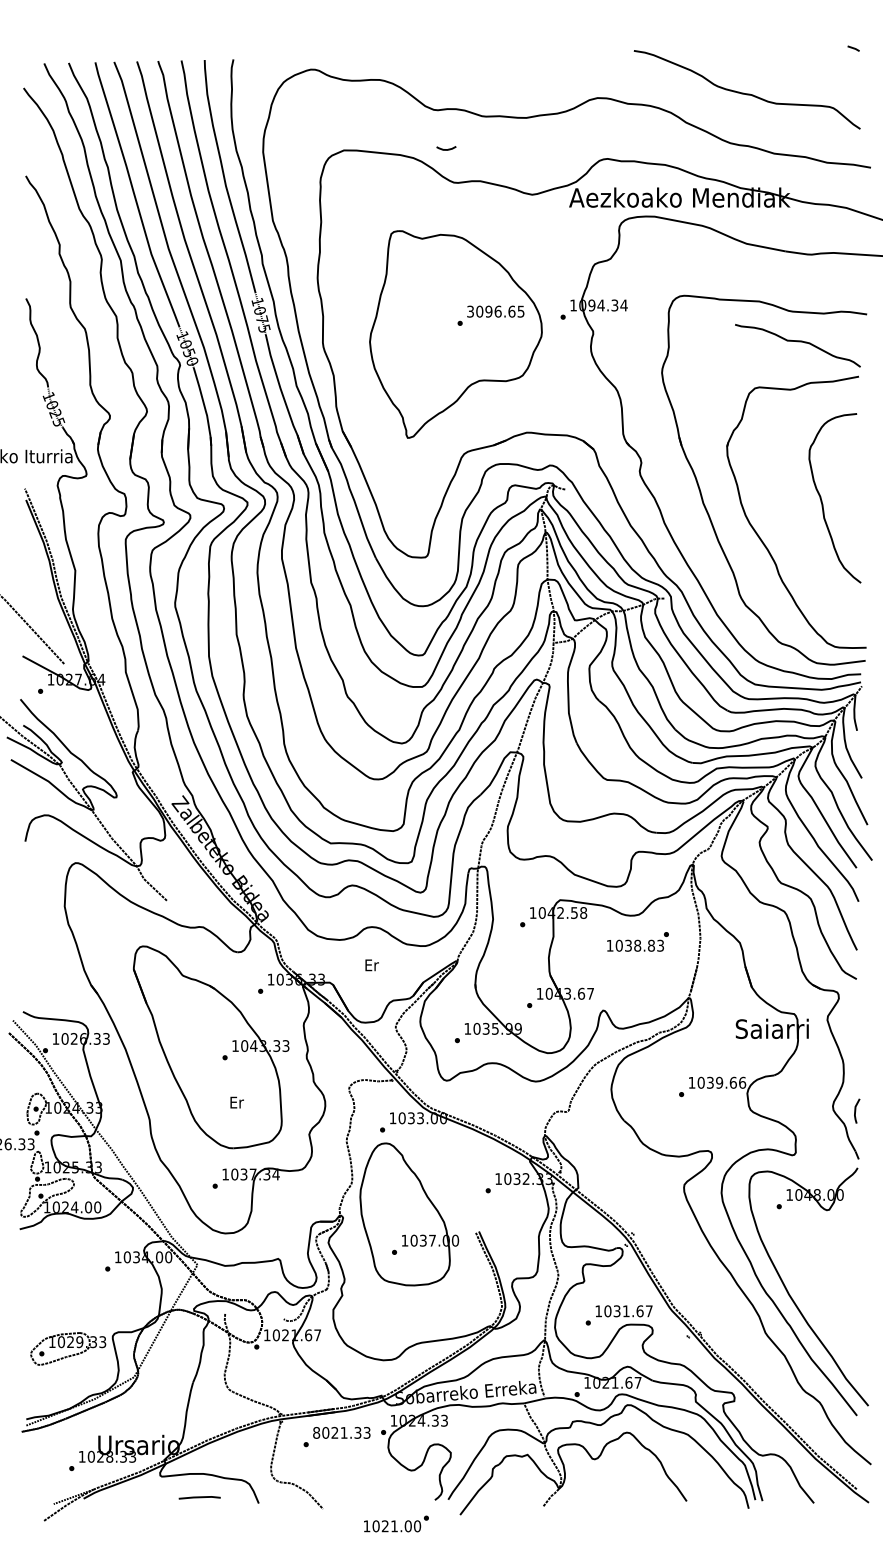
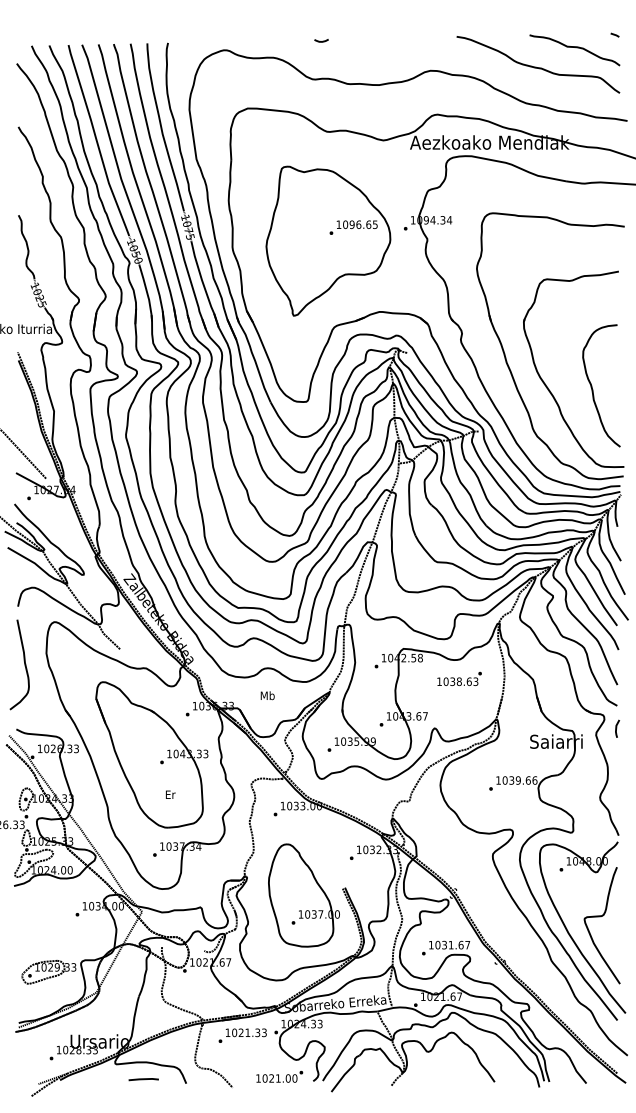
curve: (446, 149) -> (321, 41), moved
text: (470, 311) -> (338, 224), 3096.65 -> 1096.65
curve: (797, 342) -> (574, 48), moved
curve: (822, 500) -> (592, 387), moved
curve: (34, 922) -> (24, 664), added
text: (651, 945) -> (469, 681), 1038.83 -> 1038.63
text: (371, 965) -> (267, 695), Er -> Mb
line: (856, 1110) -> (617, 728), moved
part: (409, 1214) -> (304, 895), moved
curve: (832, 1272) -> (599, 917), added
text: (316, 1432) -> (227, 1032), 8021.33 -> 1021.33
text: (396, 1523) -> (279, 1076), moved

